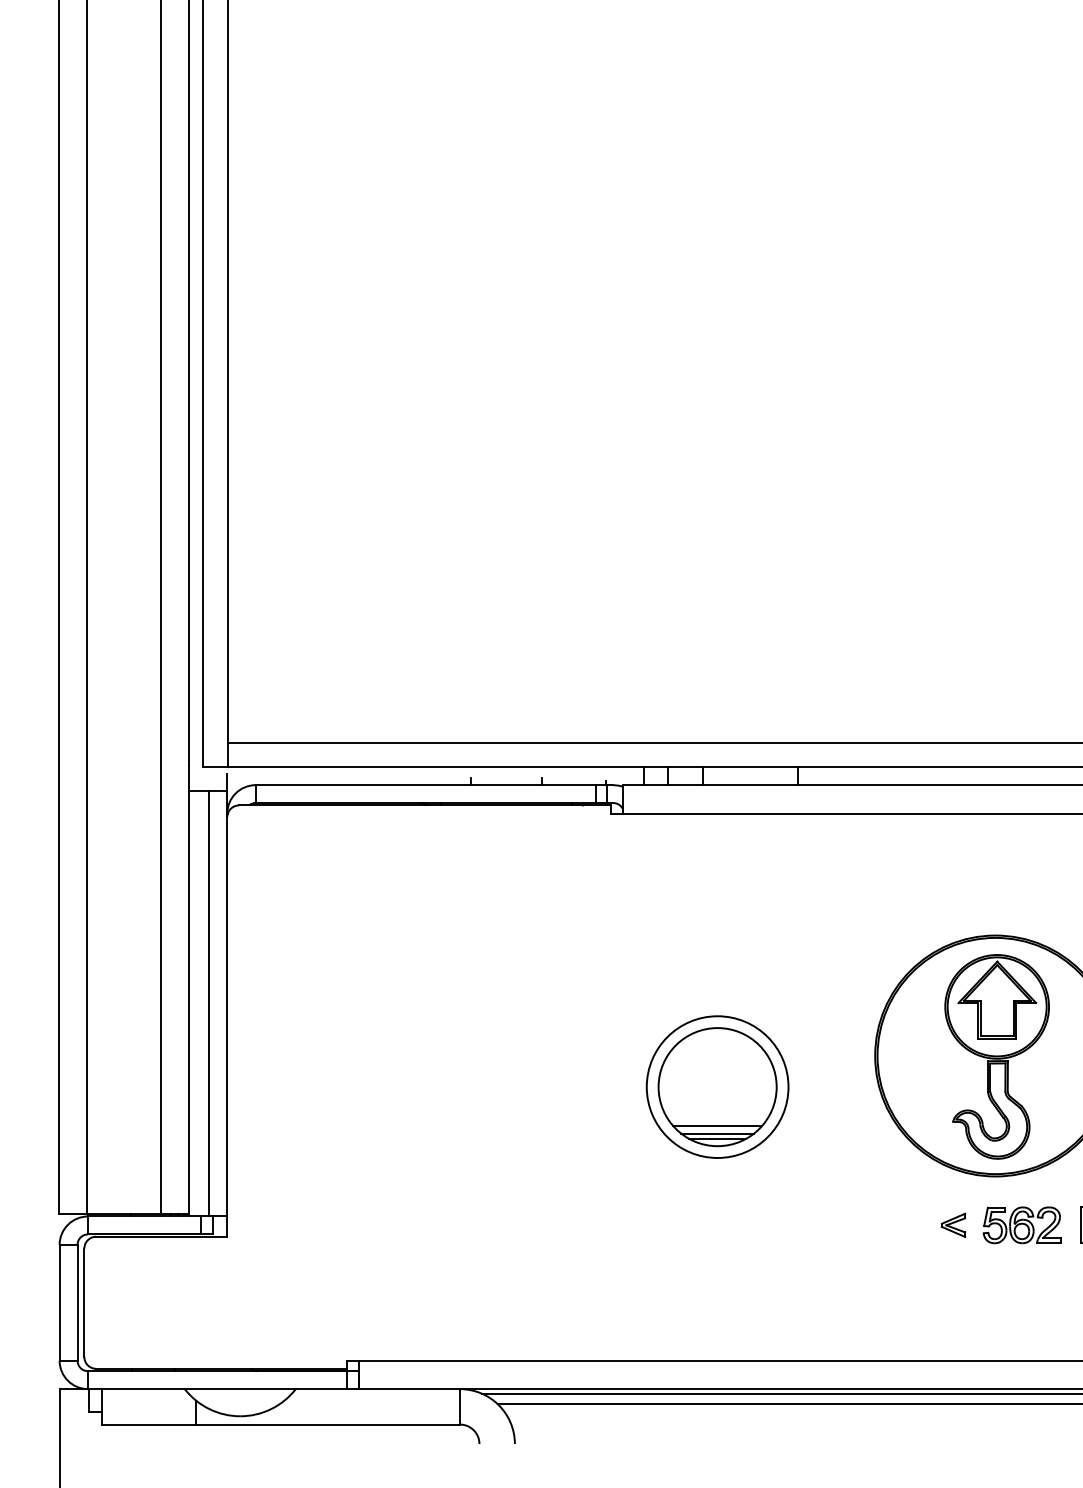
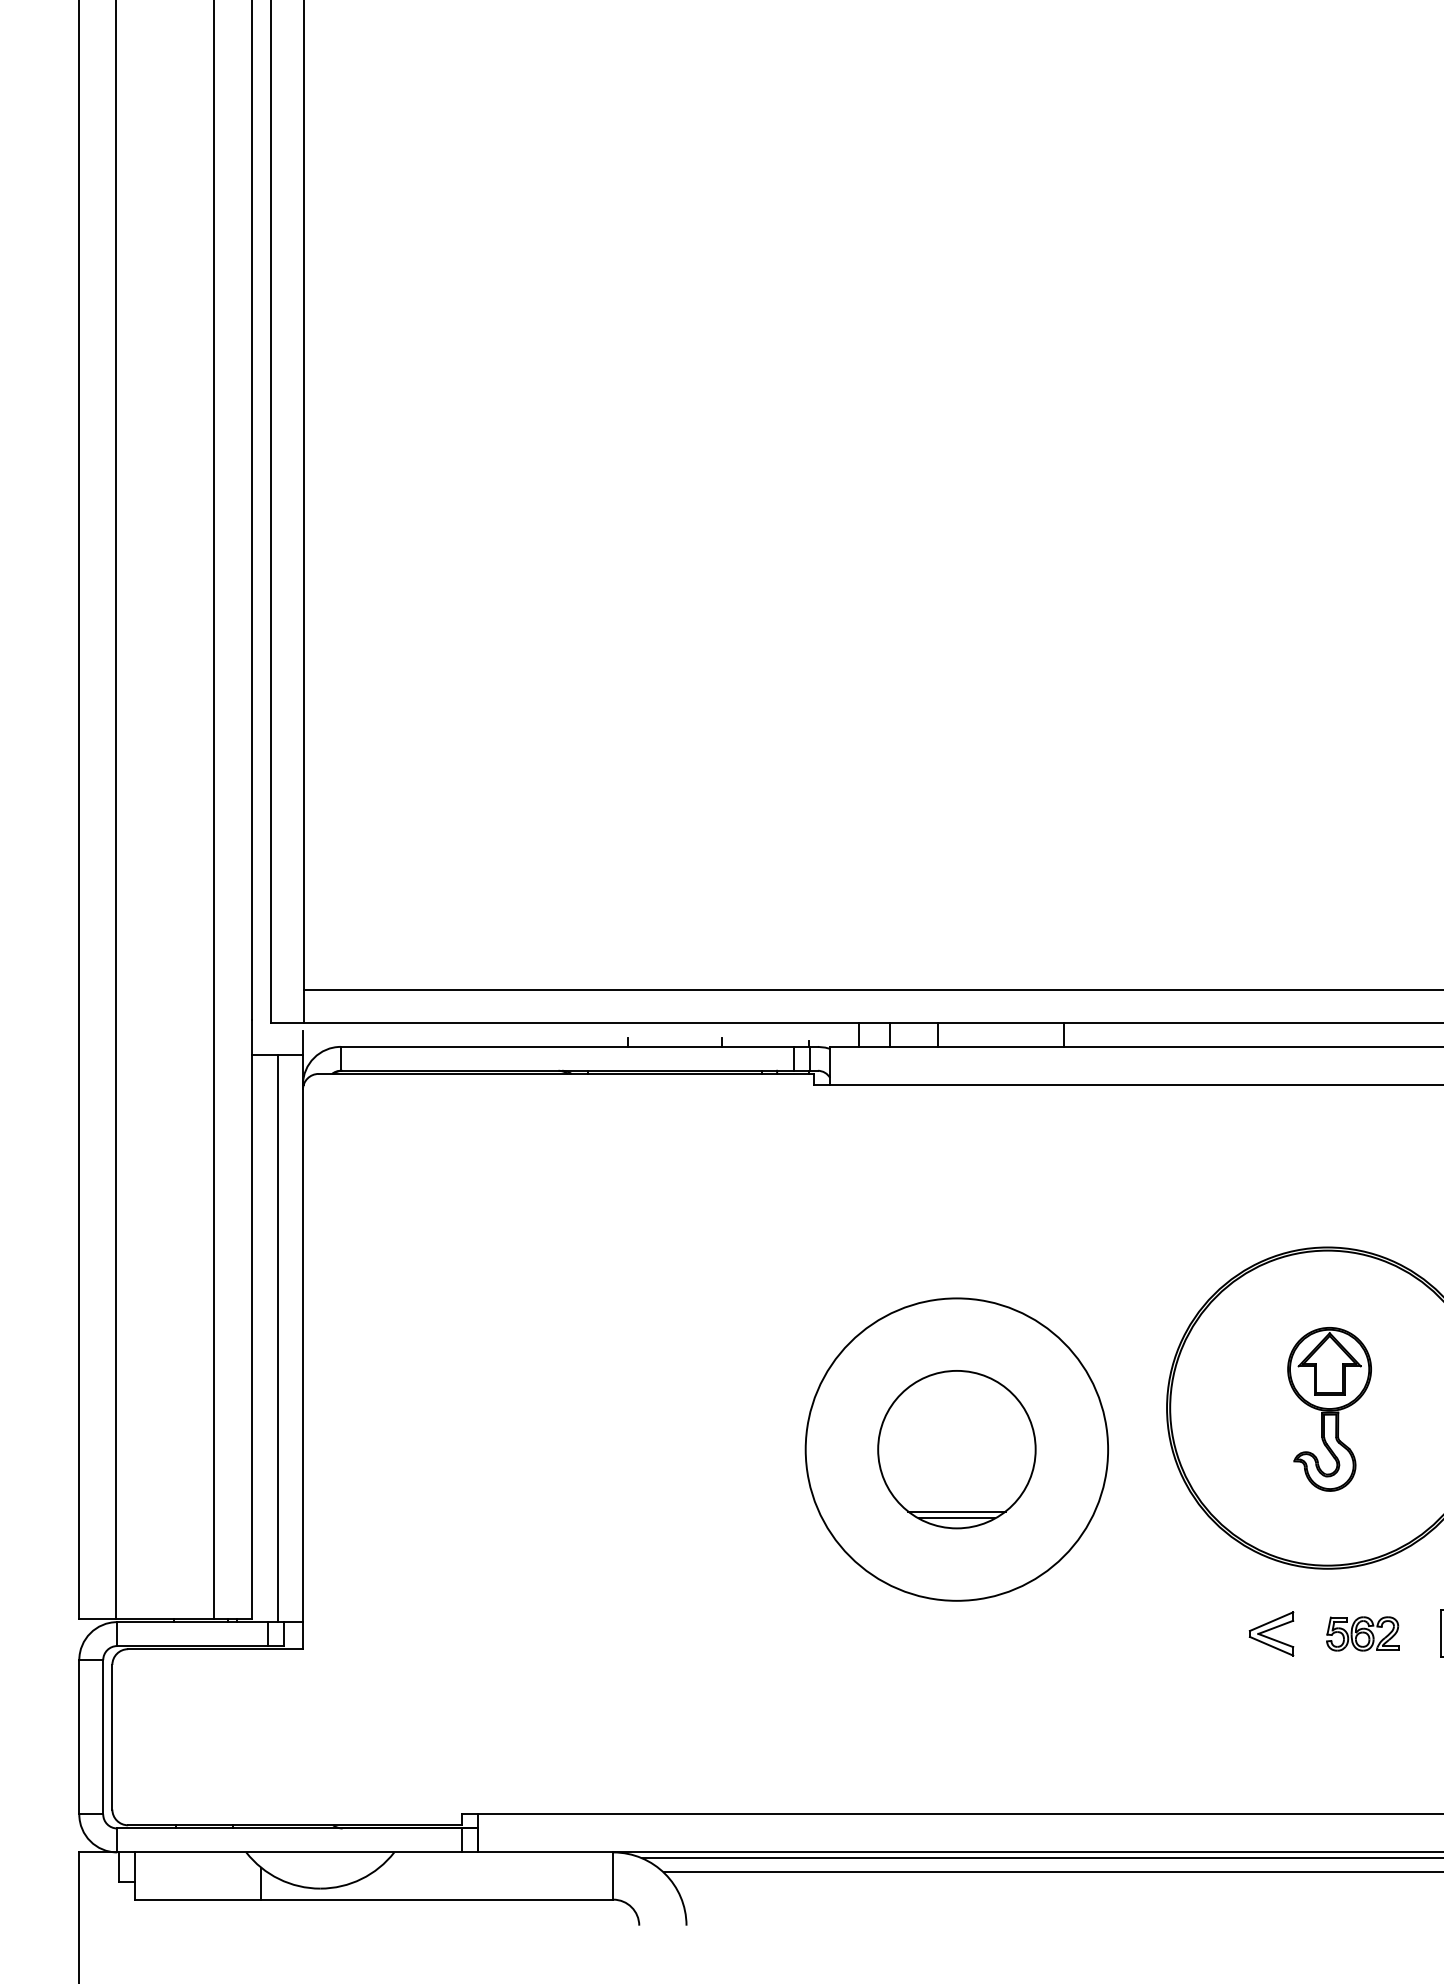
part: (997, 1057) -> (1329, 1409), size x0.6
circle: (717, 1087) -> (956, 1449), size x1.6
line: (717, 1126) -> (956, 1501), removed
part: (953, 1224) -> (1271, 1633), size x1.4
part: (1021, 1224) -> (1362, 1633), size x0.7

